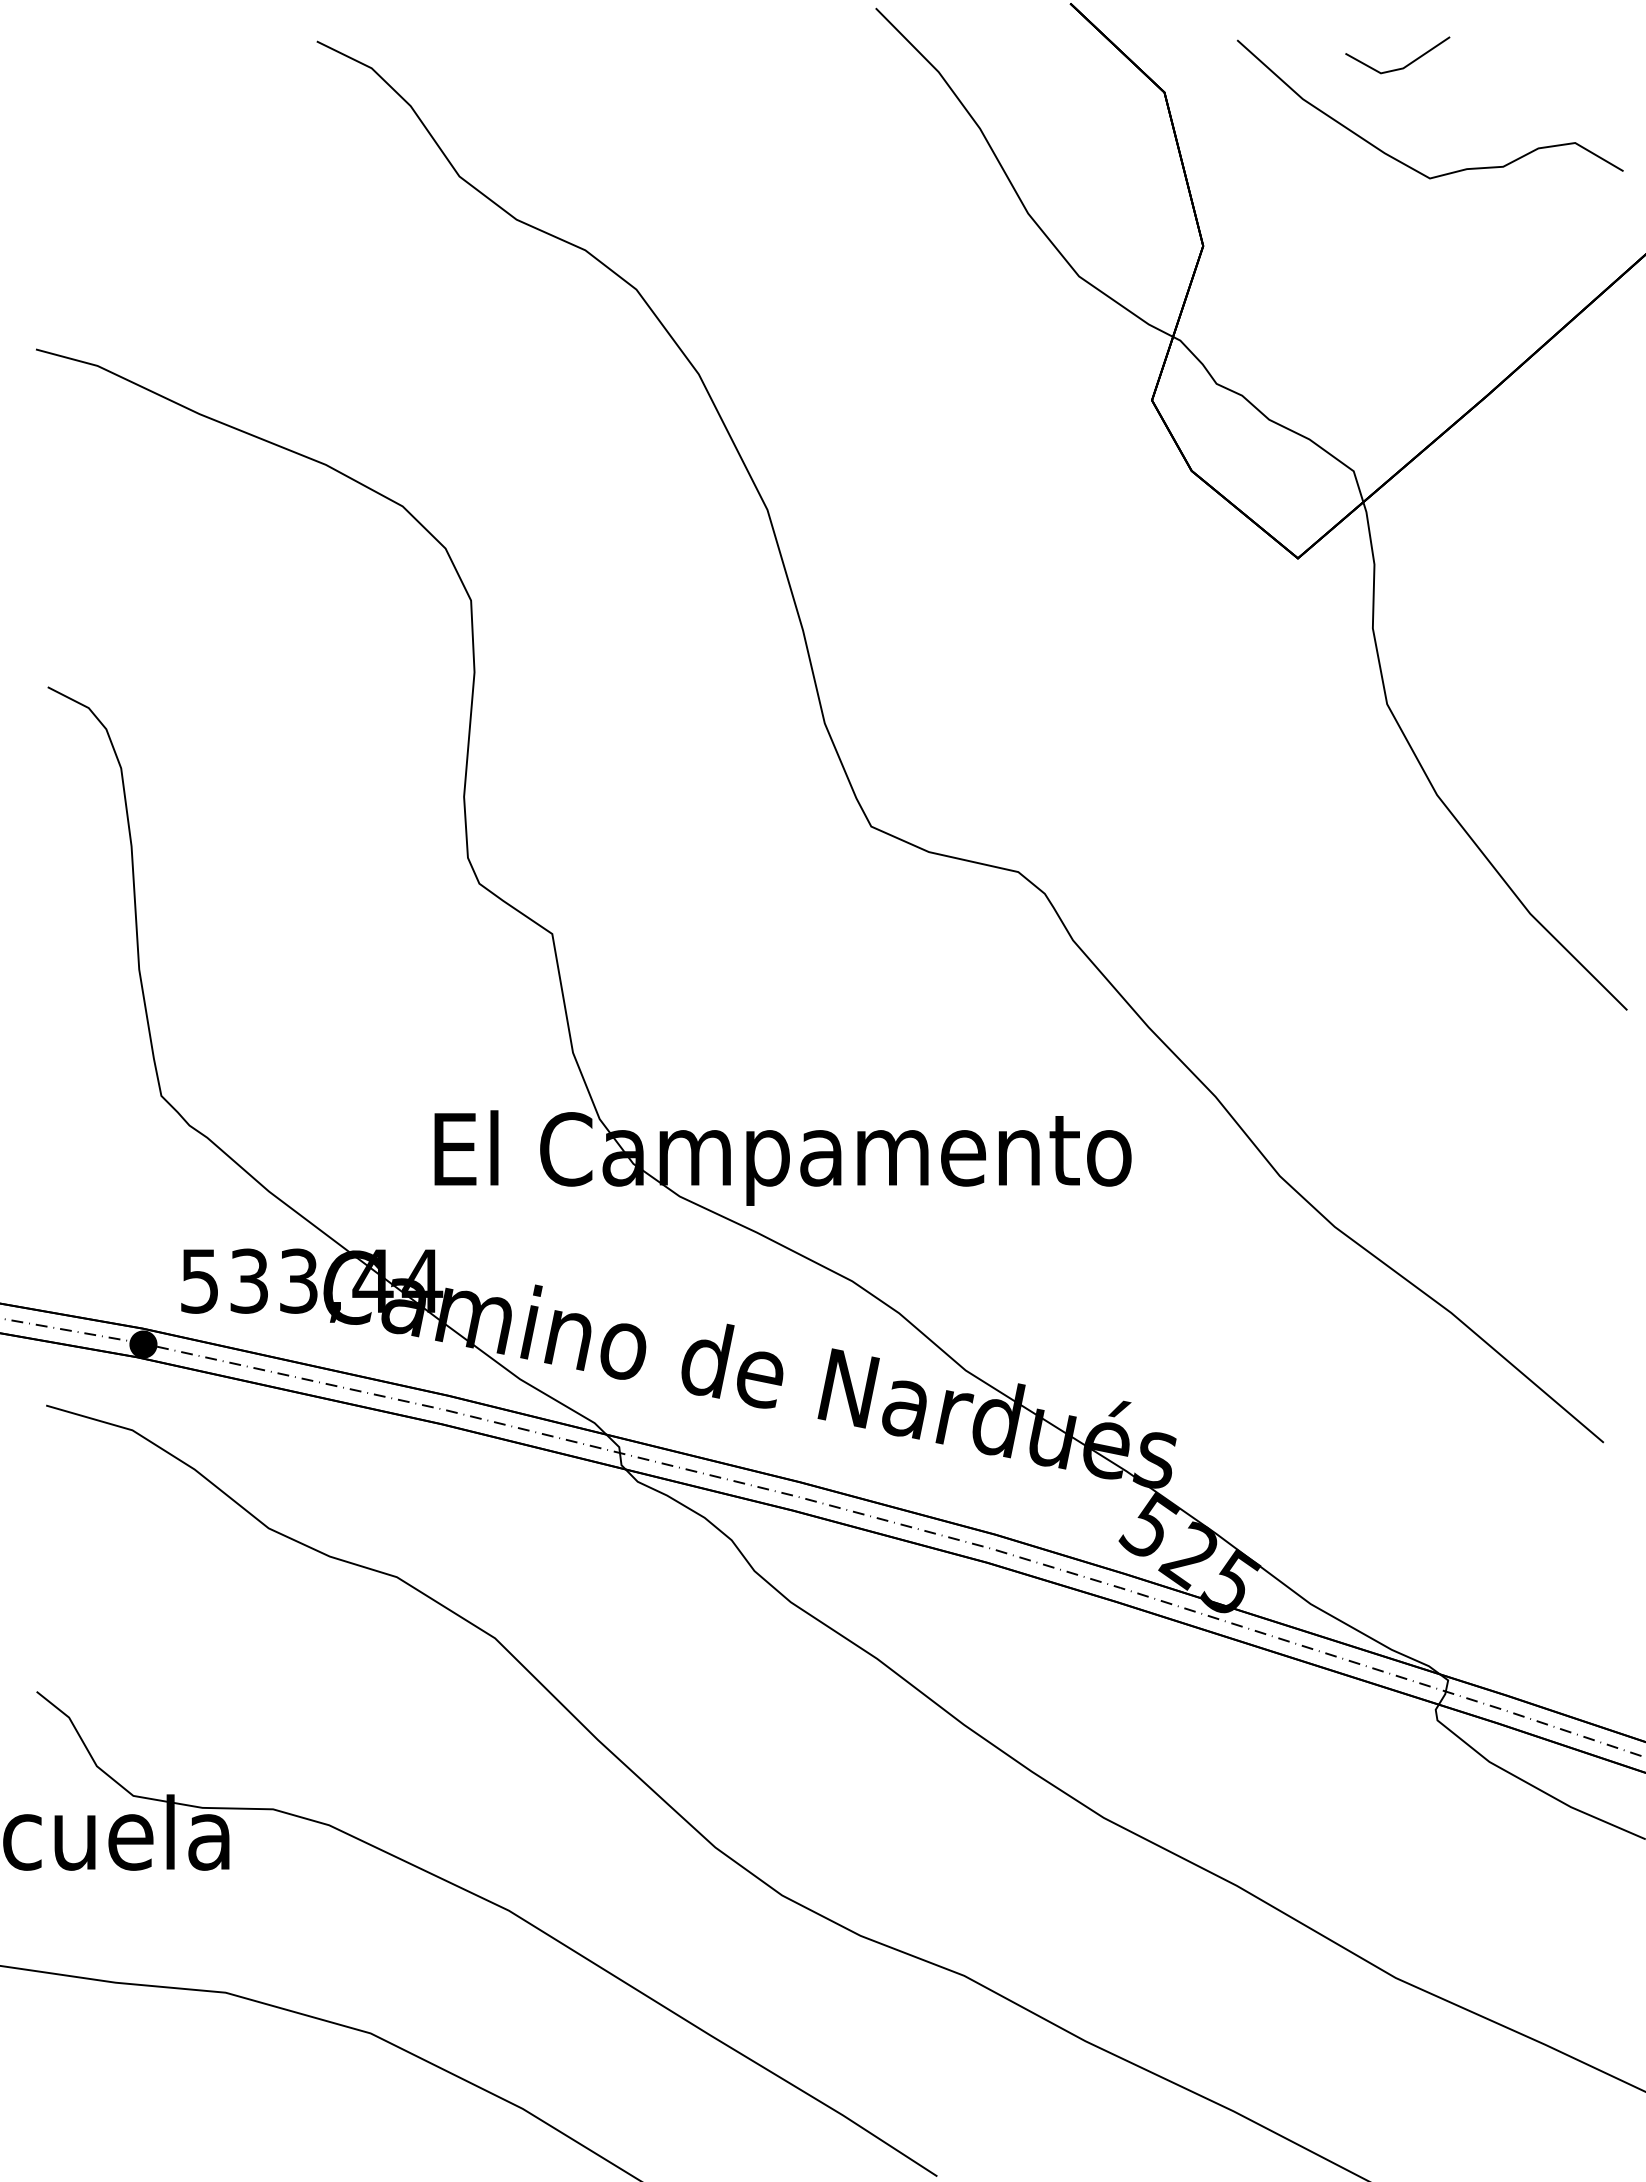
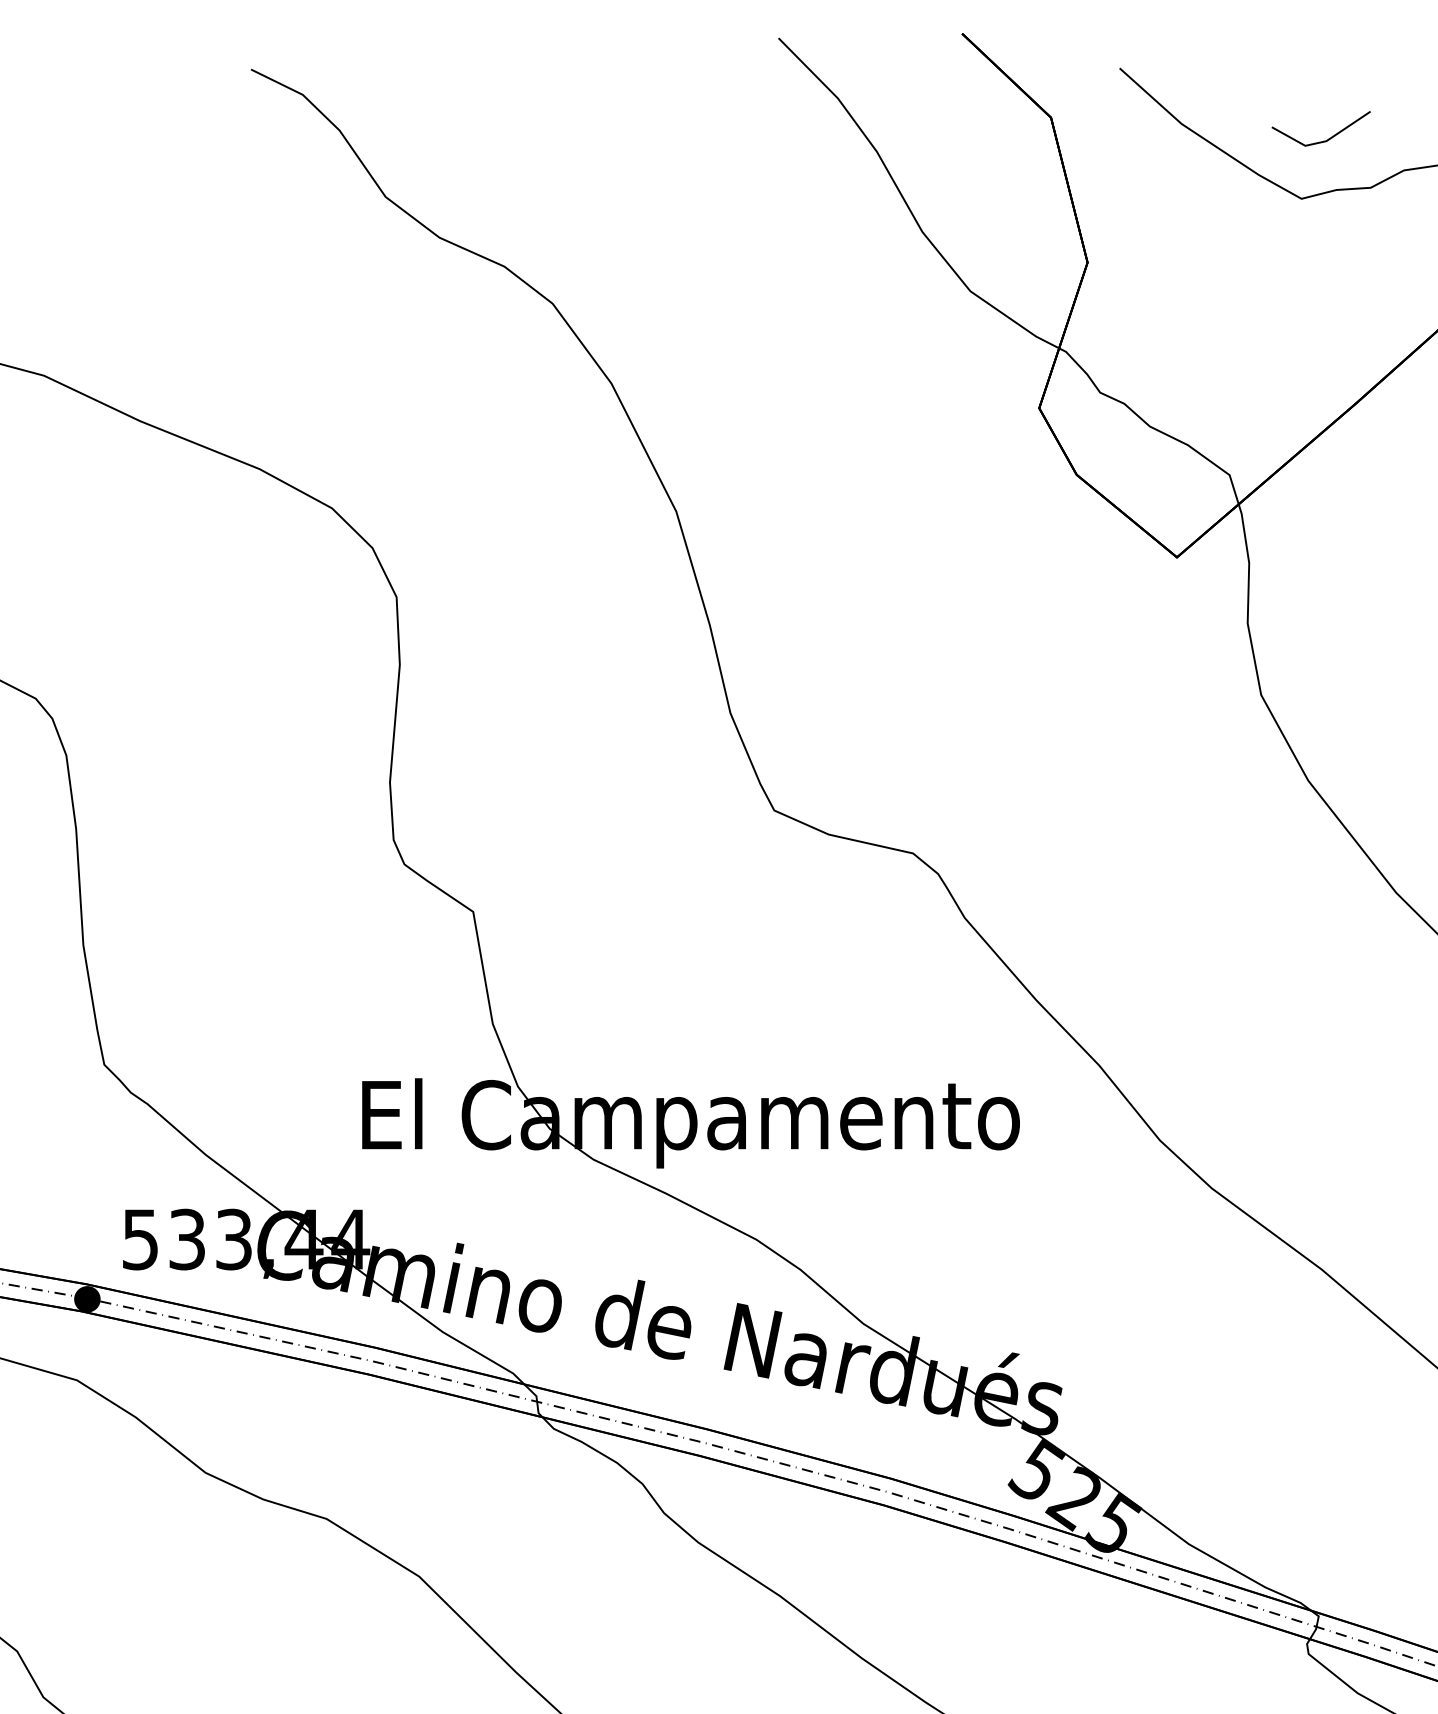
line: (1401, 67) -> (1324, 140), moved

